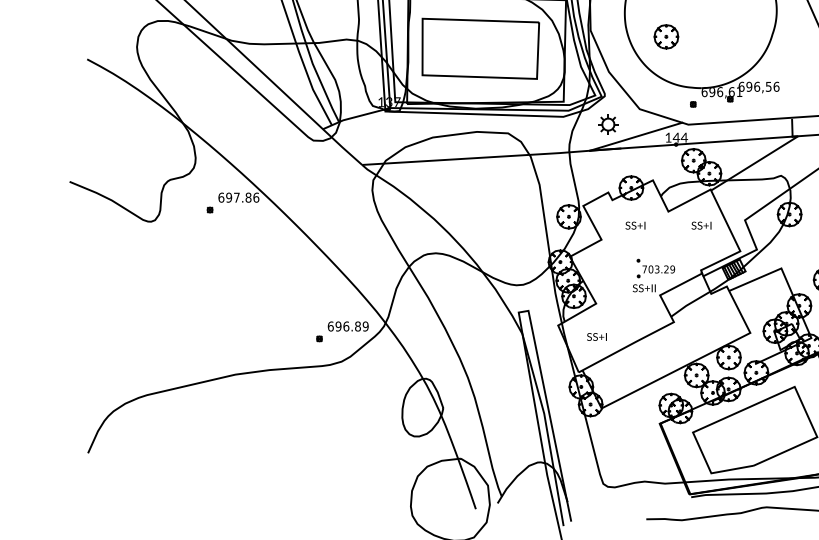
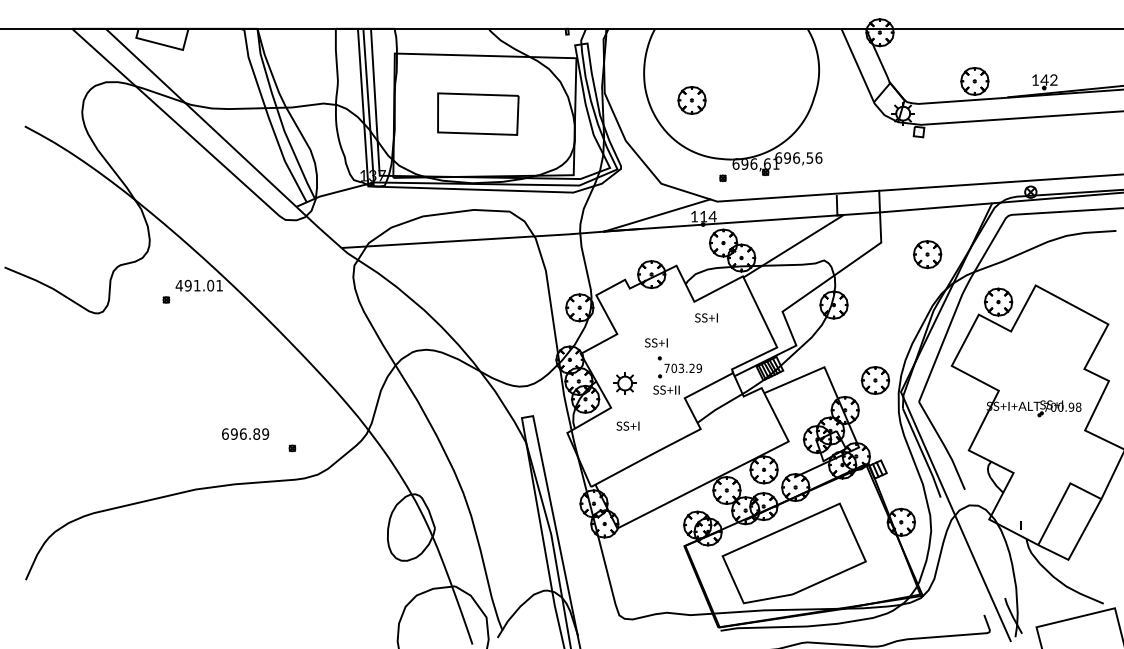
part: (481, 48) -> (478, 113), size x0.6
part: (607, 124) -> (624, 383), moved
text: (676, 137) -> (703, 216), 144 -> 114
text: (238, 197) -> (199, 285), 697.86 -> 491.01
text: (635, 225) -> (656, 342), moved
text: (701, 225) -> (706, 317), moved
text: (348, 325) -> (245, 433), moved
text: (596, 336) -> (627, 425), moved

